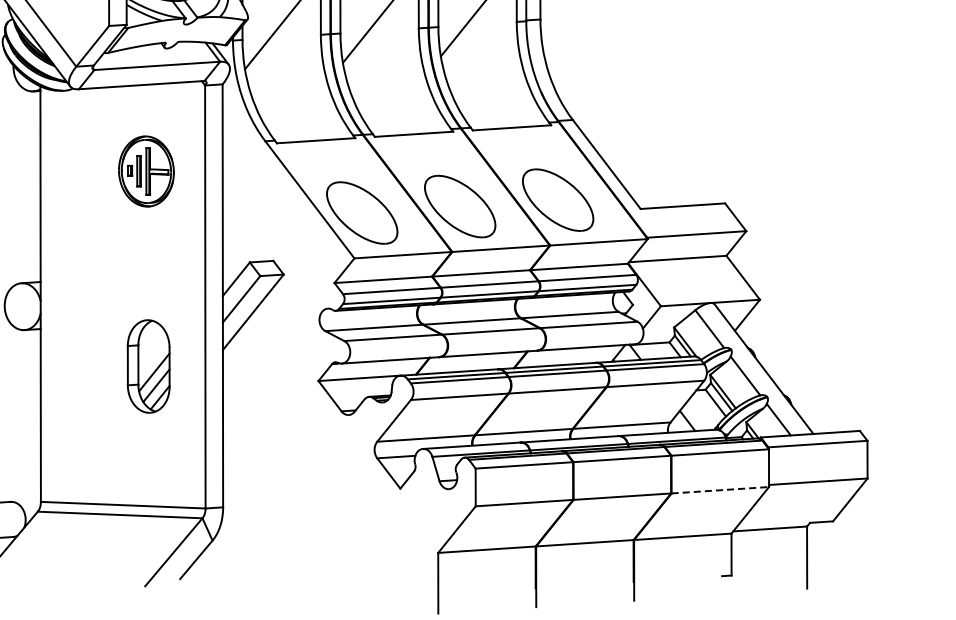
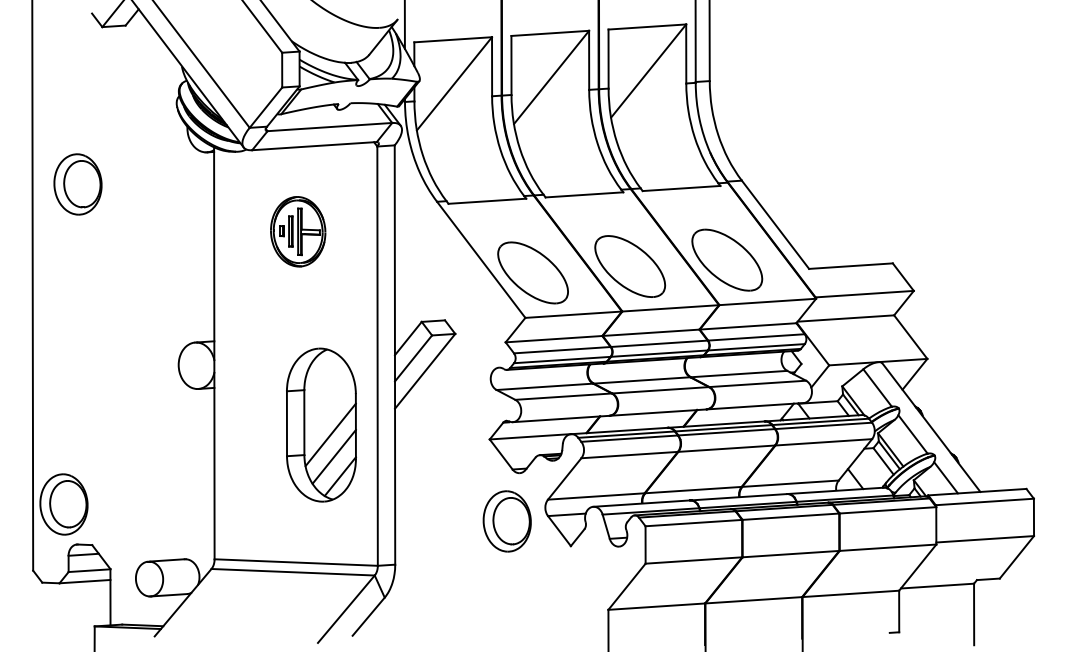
part: (146, 171) -> (298, 231), moved
part: (148, 365) -> (321, 424), size x1.67
part: (335, 463) -> (506, 521), added
line: (720, 490) -> (888, 547), dashed -> solid

